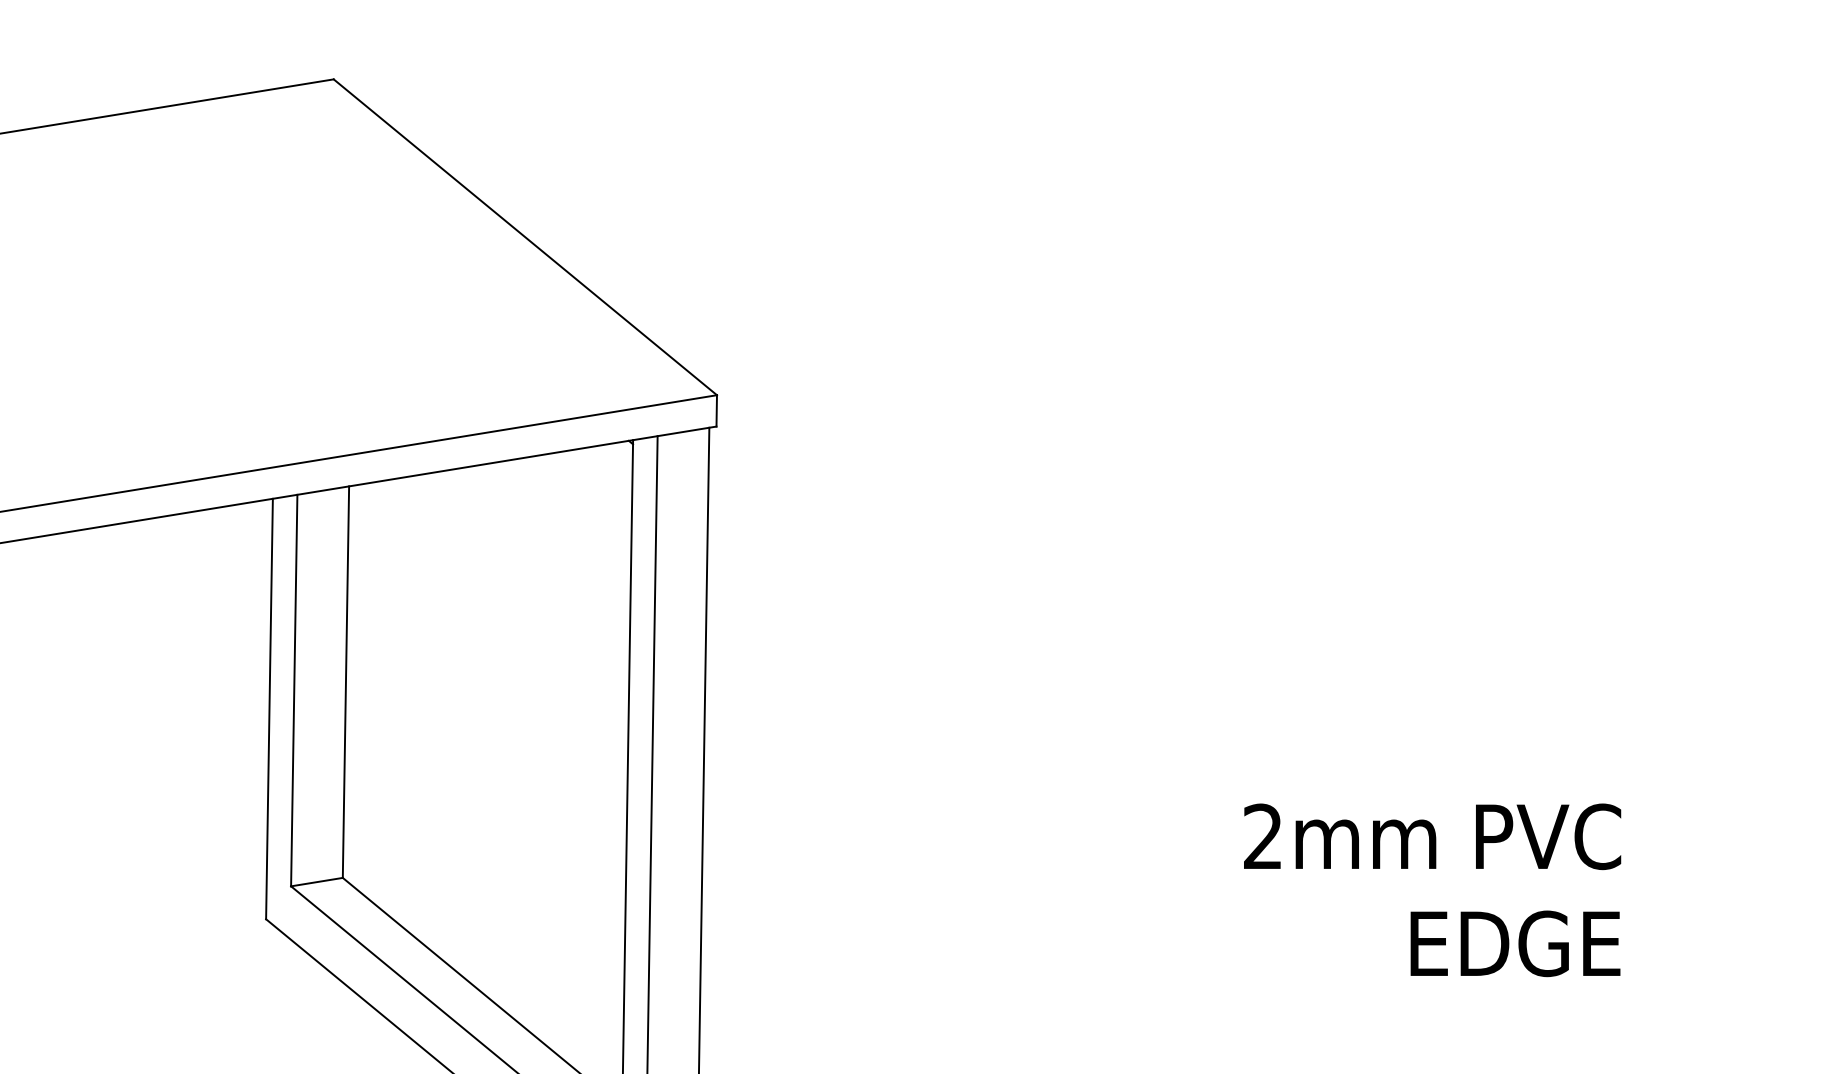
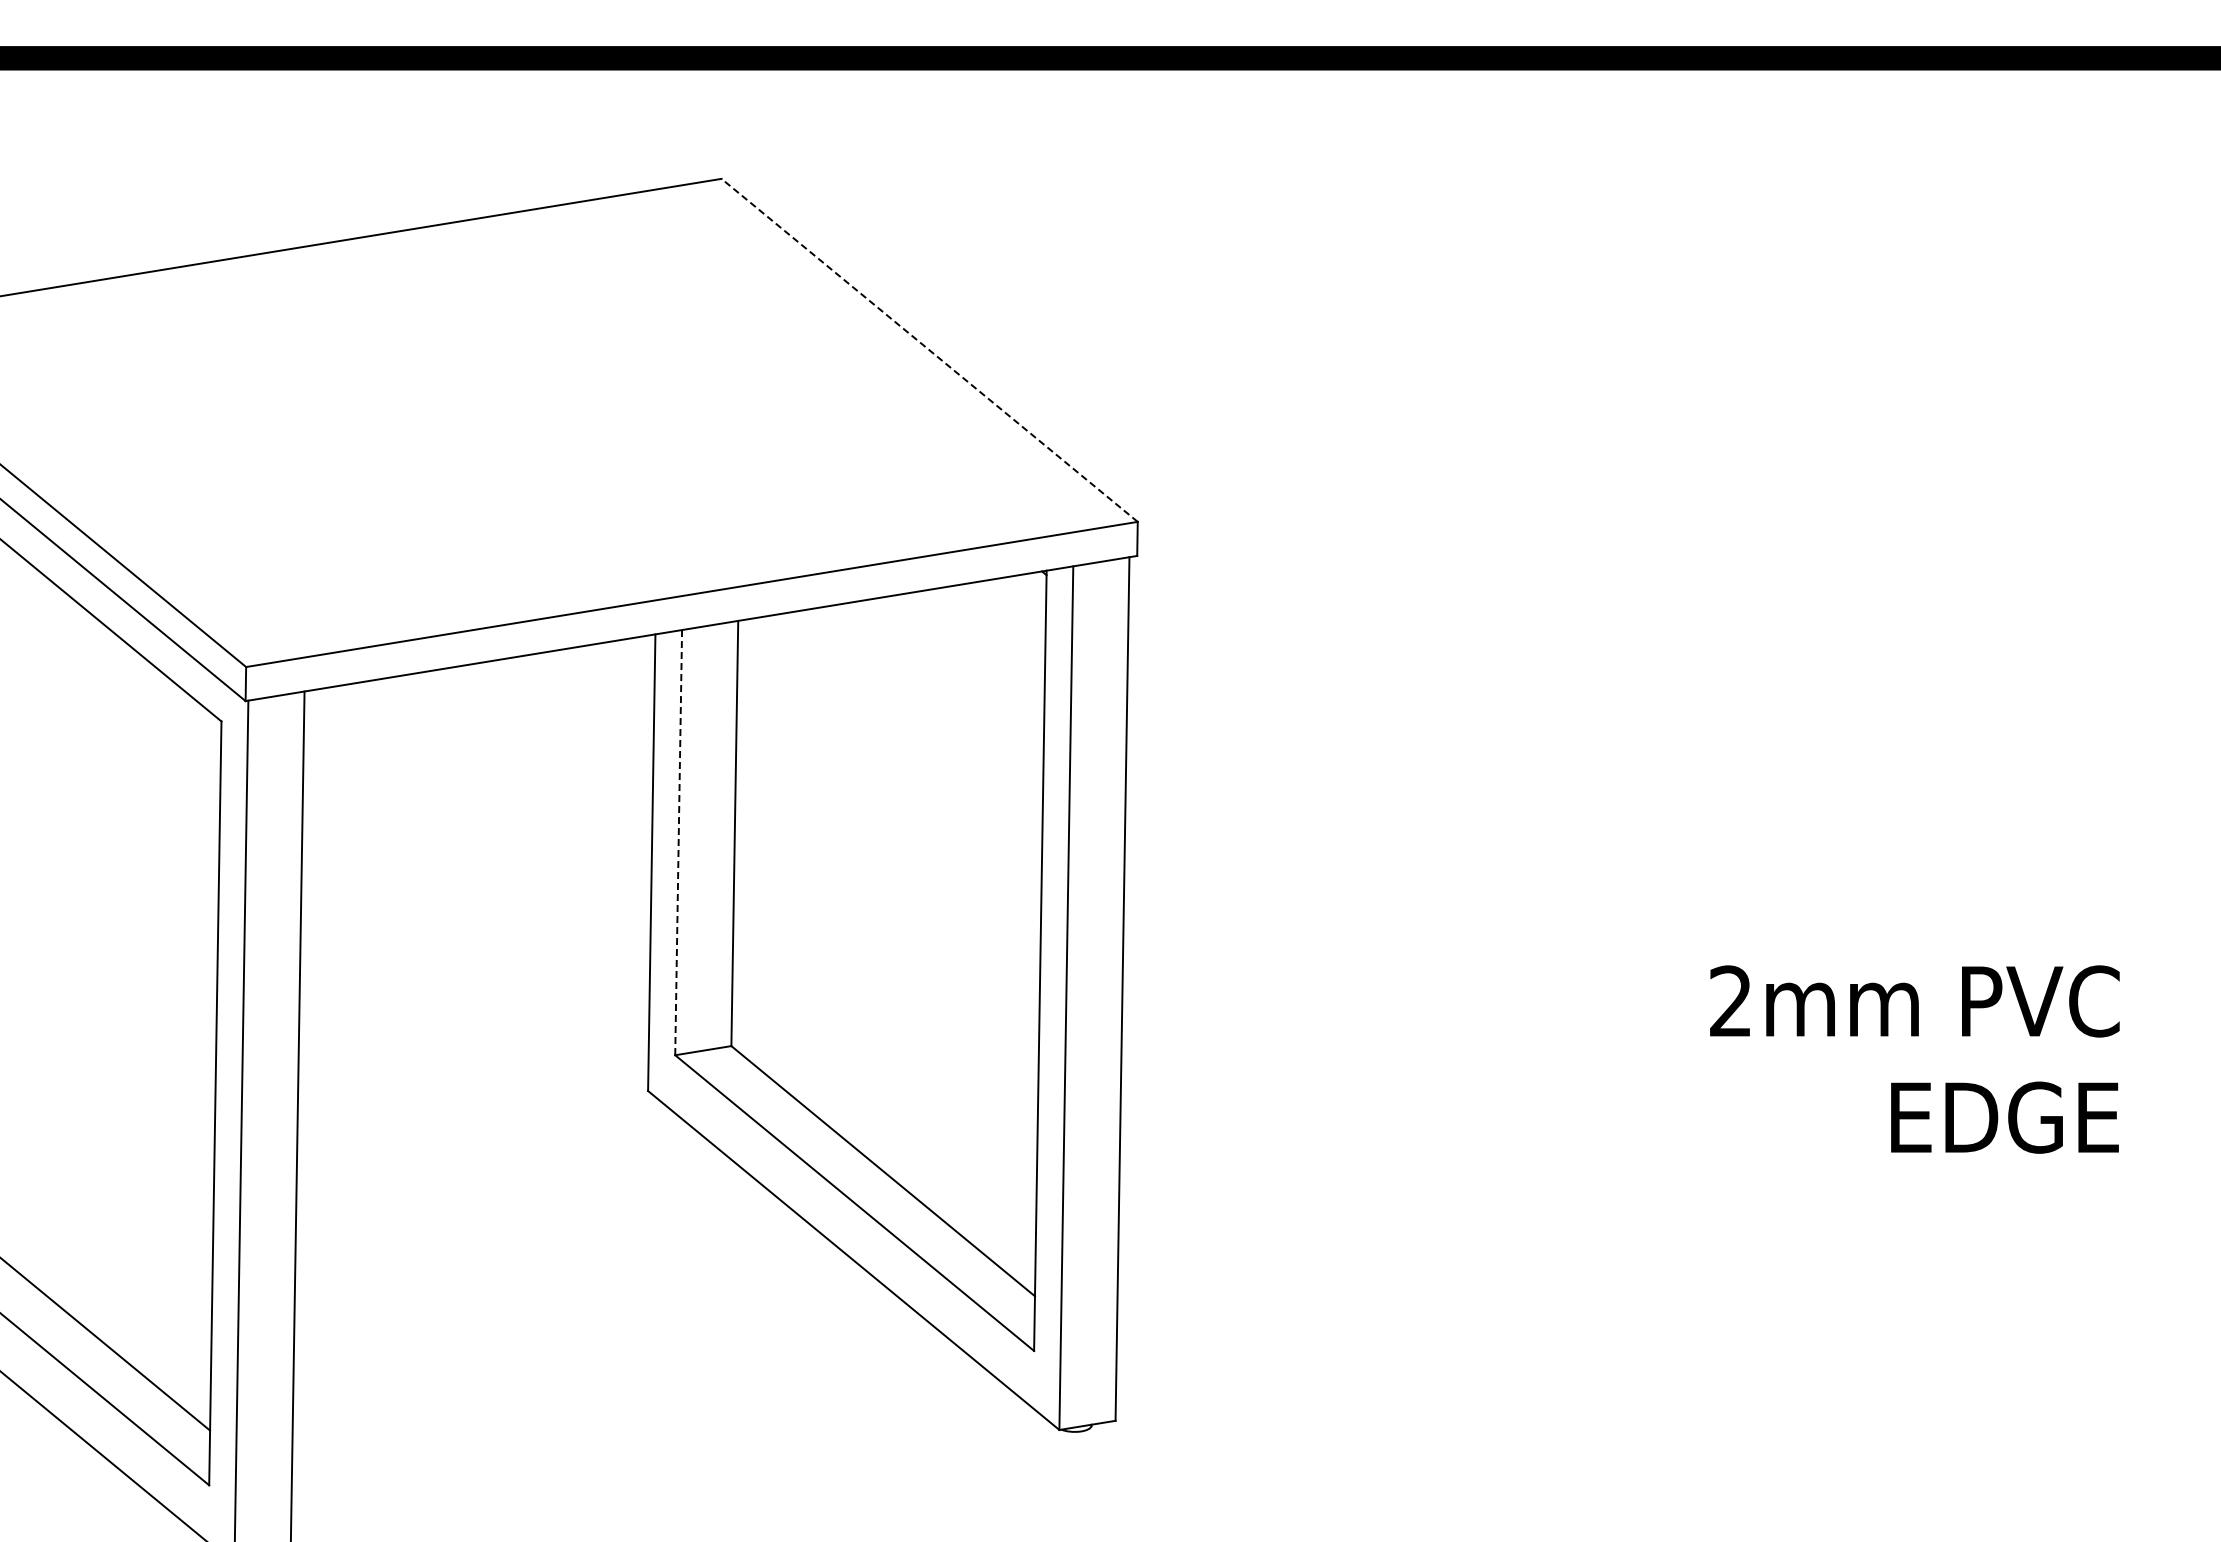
line: (525, 237) -> (929, 350), solid -> dashed
line: (294, 690) -> (678, 842), solid -> dashed

